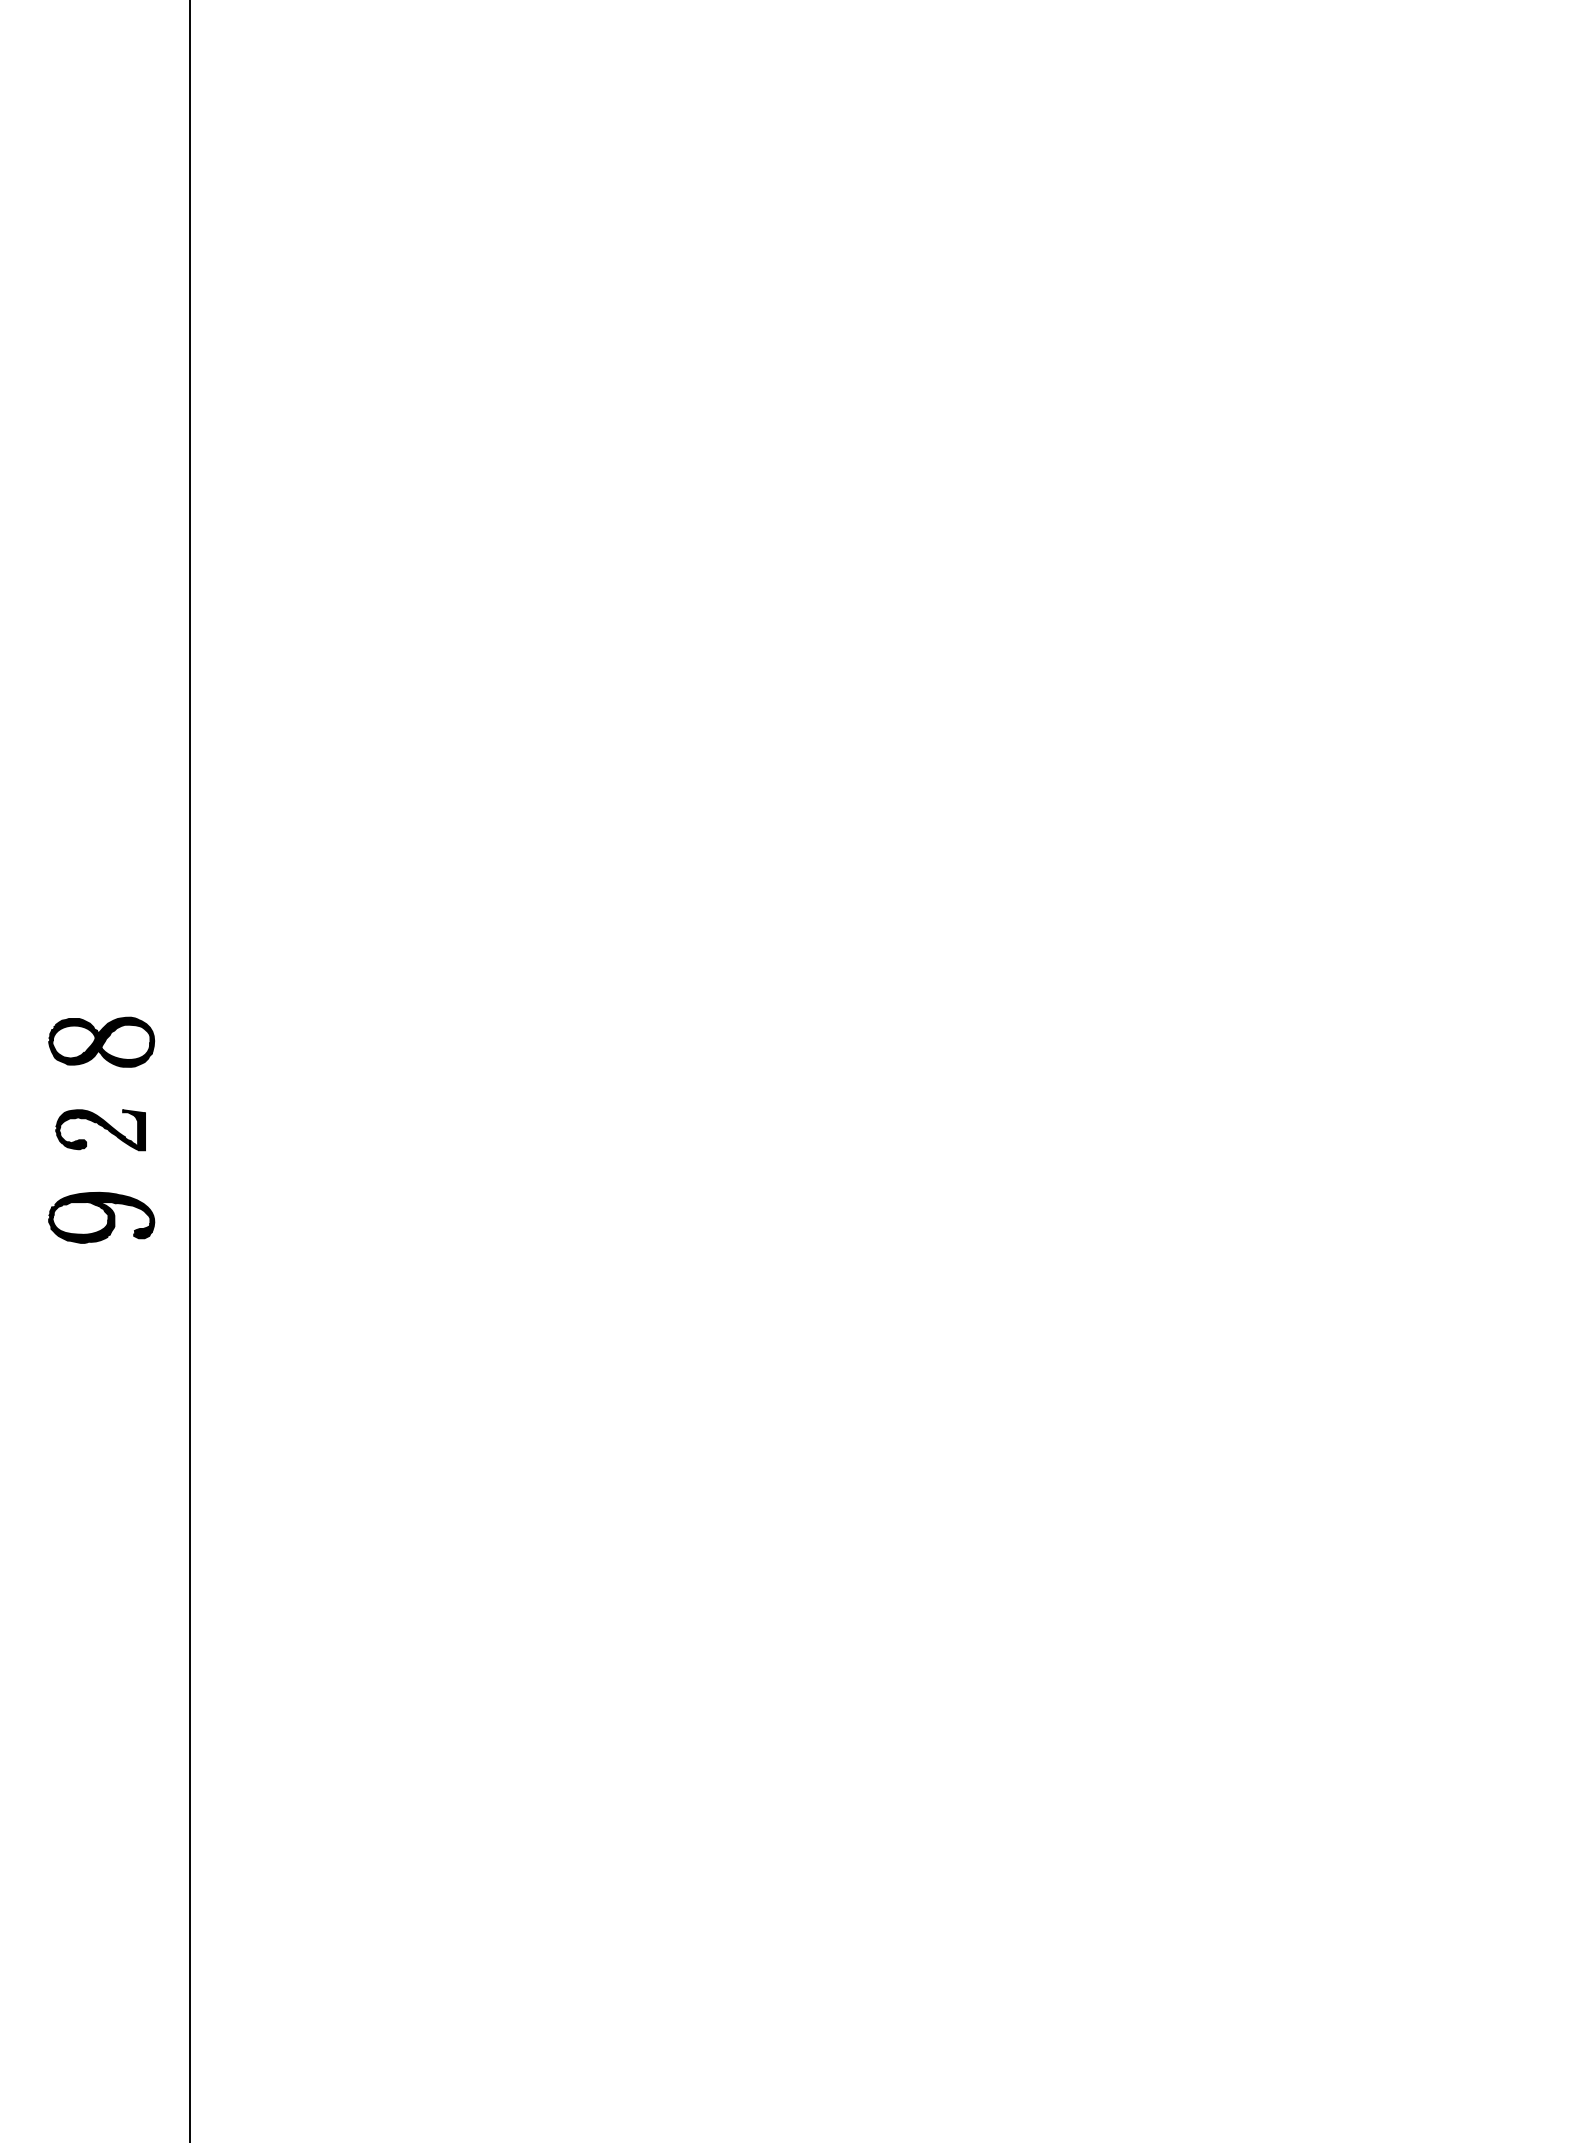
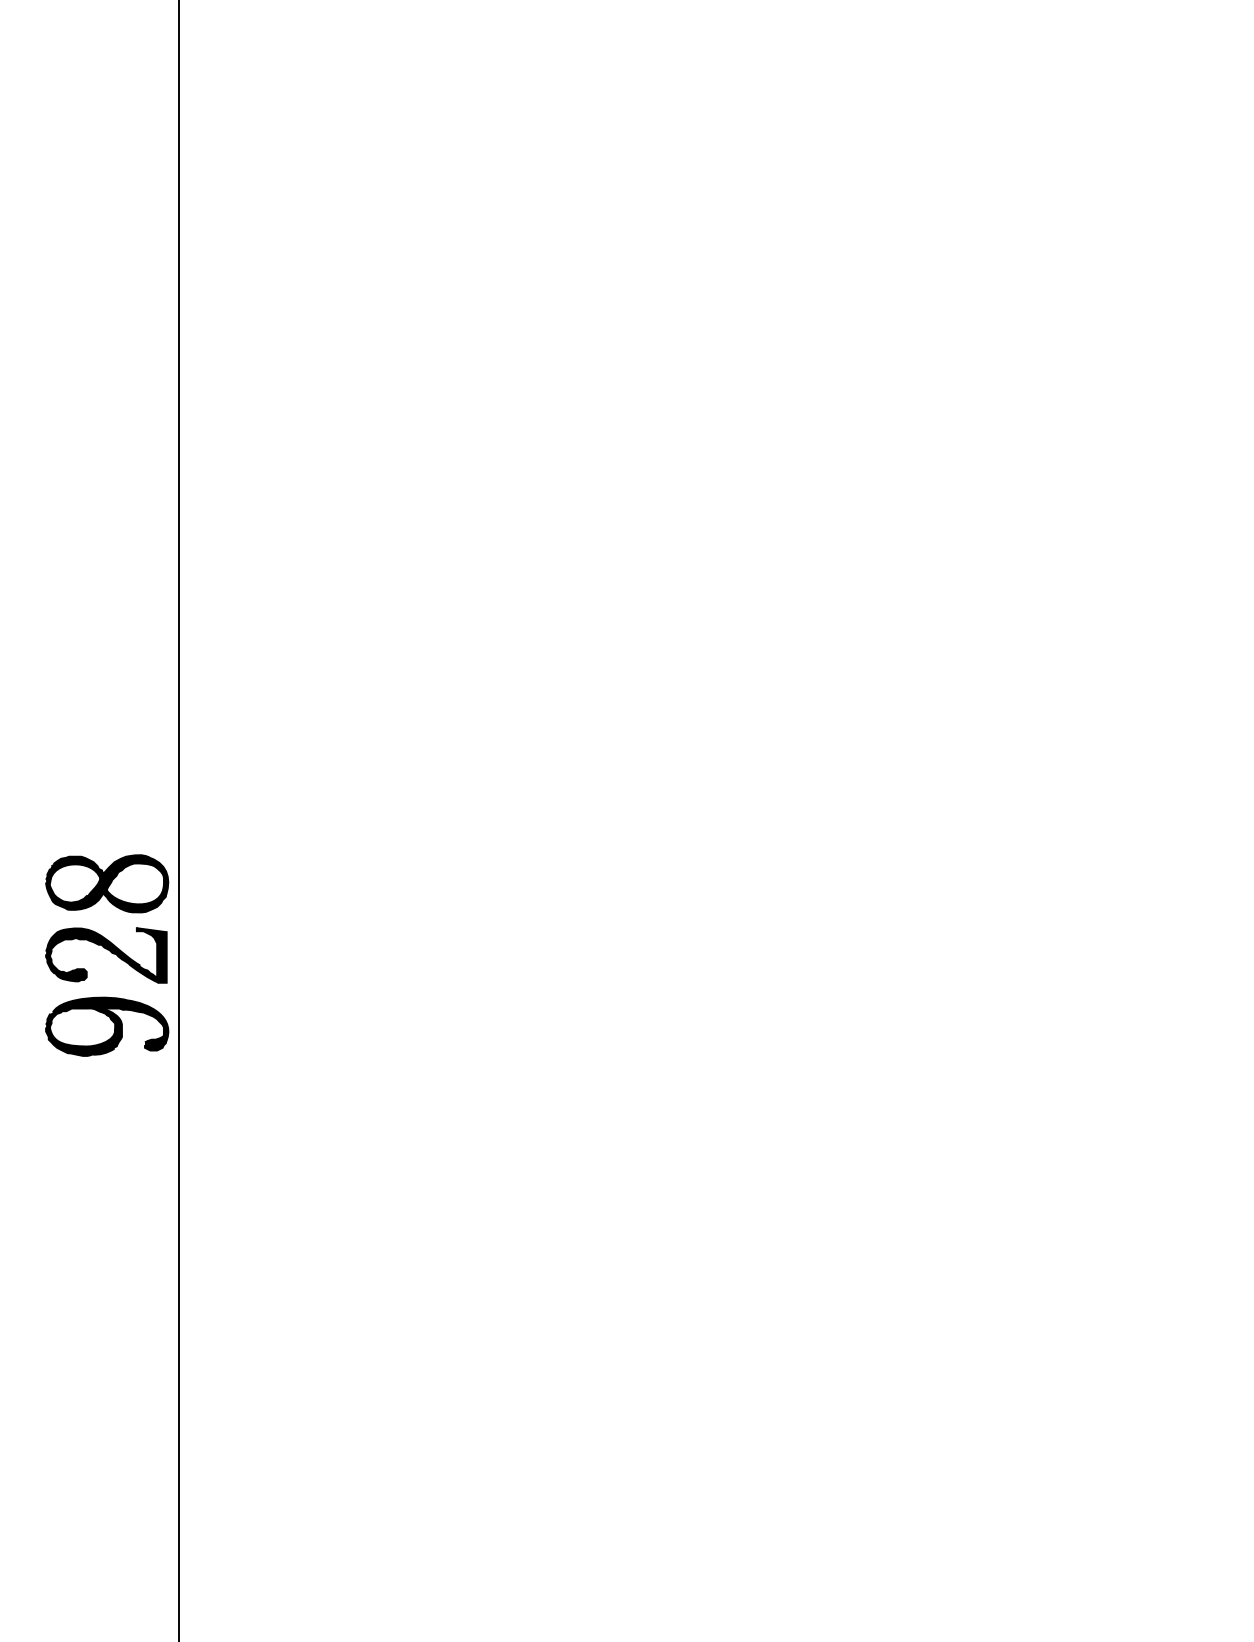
part: (101, 1042) -> (107, 884), size x1.43
part: (100, 1129) -> (106, 954), size x1.67
part: (101, 1217) -> (107, 1026), size x1.43

